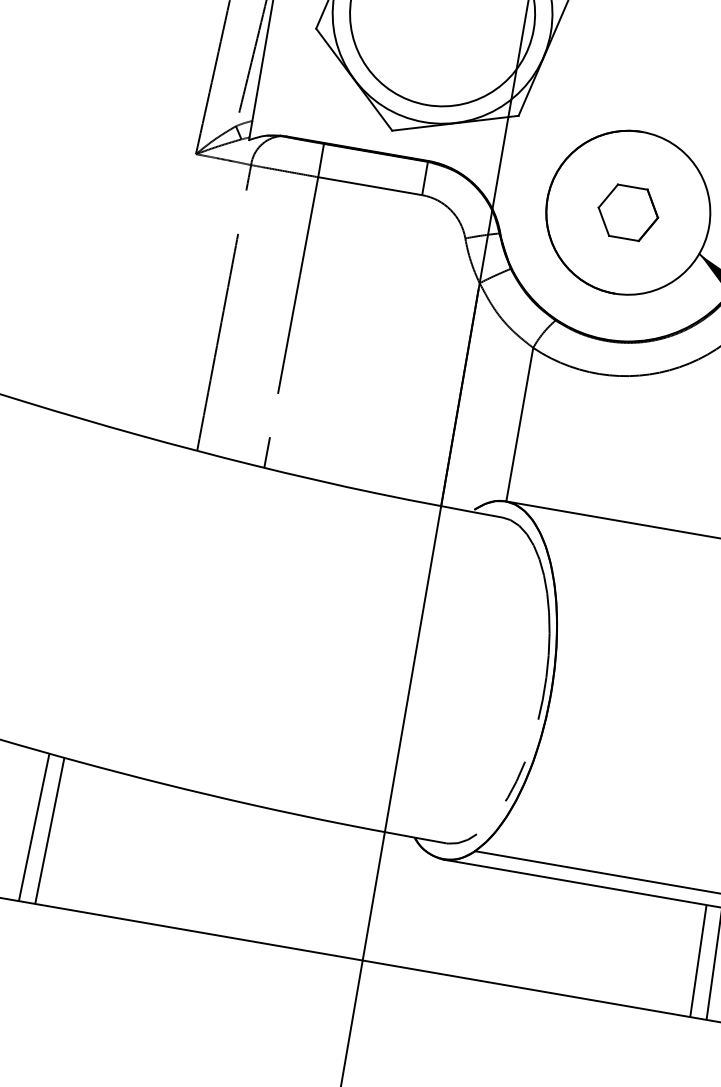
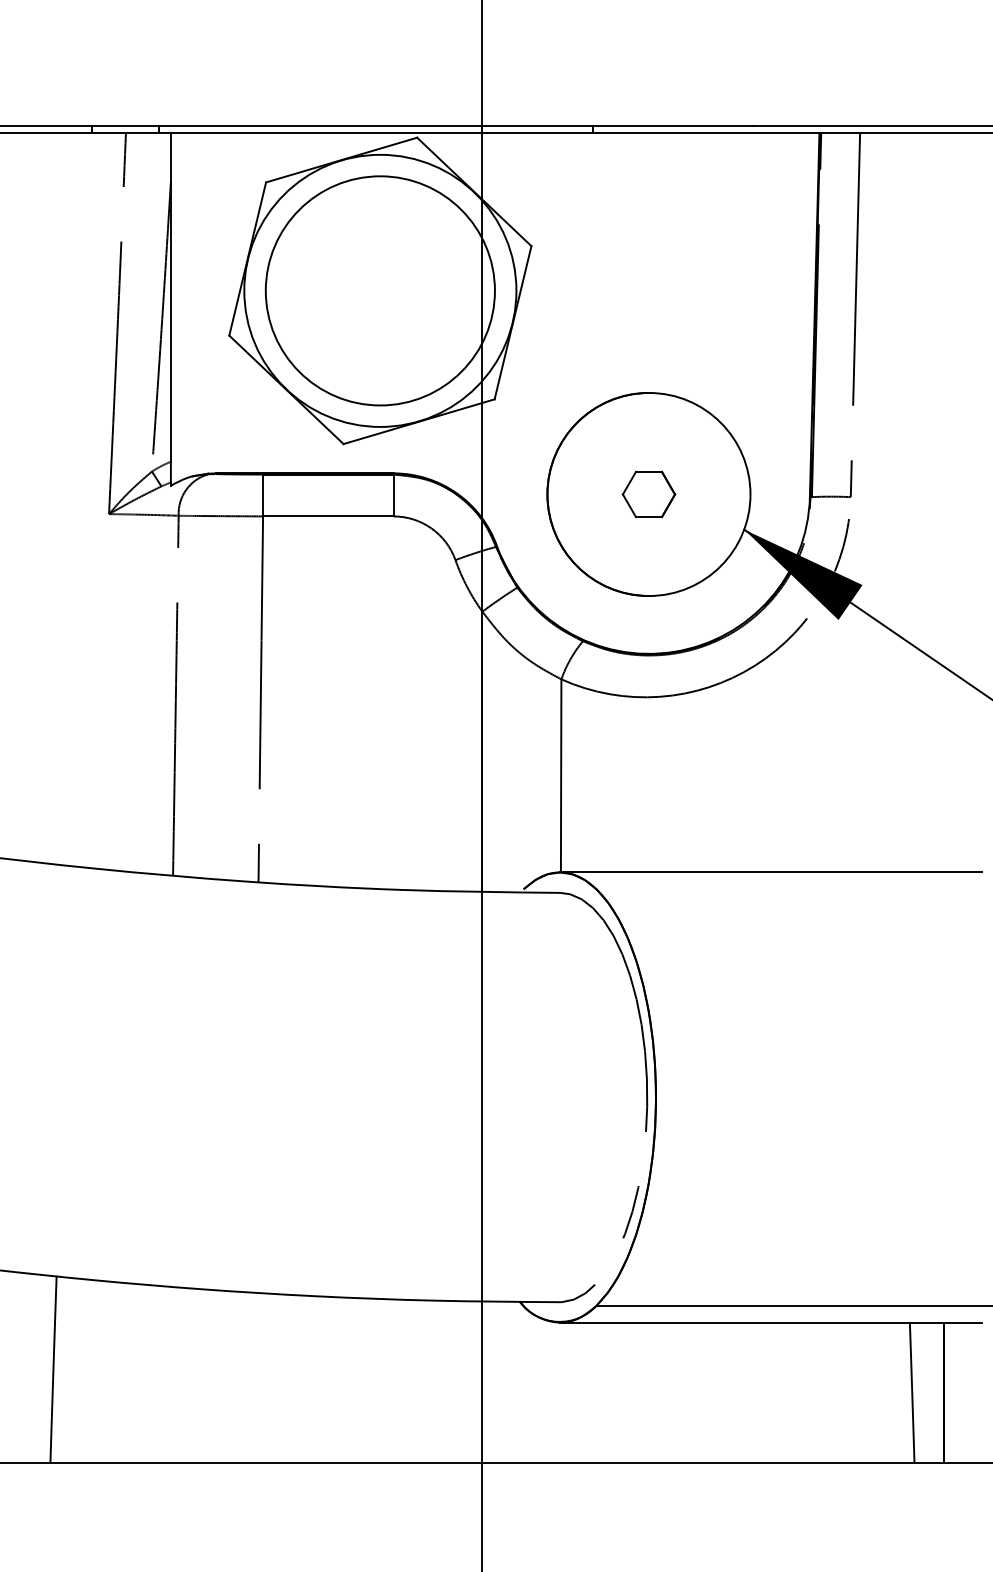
part: (627, 212) -> (648, 494), size x0.7
line: (49, 830) -> (72, 1370), removed
line: (697, 960) -> (891, 1392), removed

